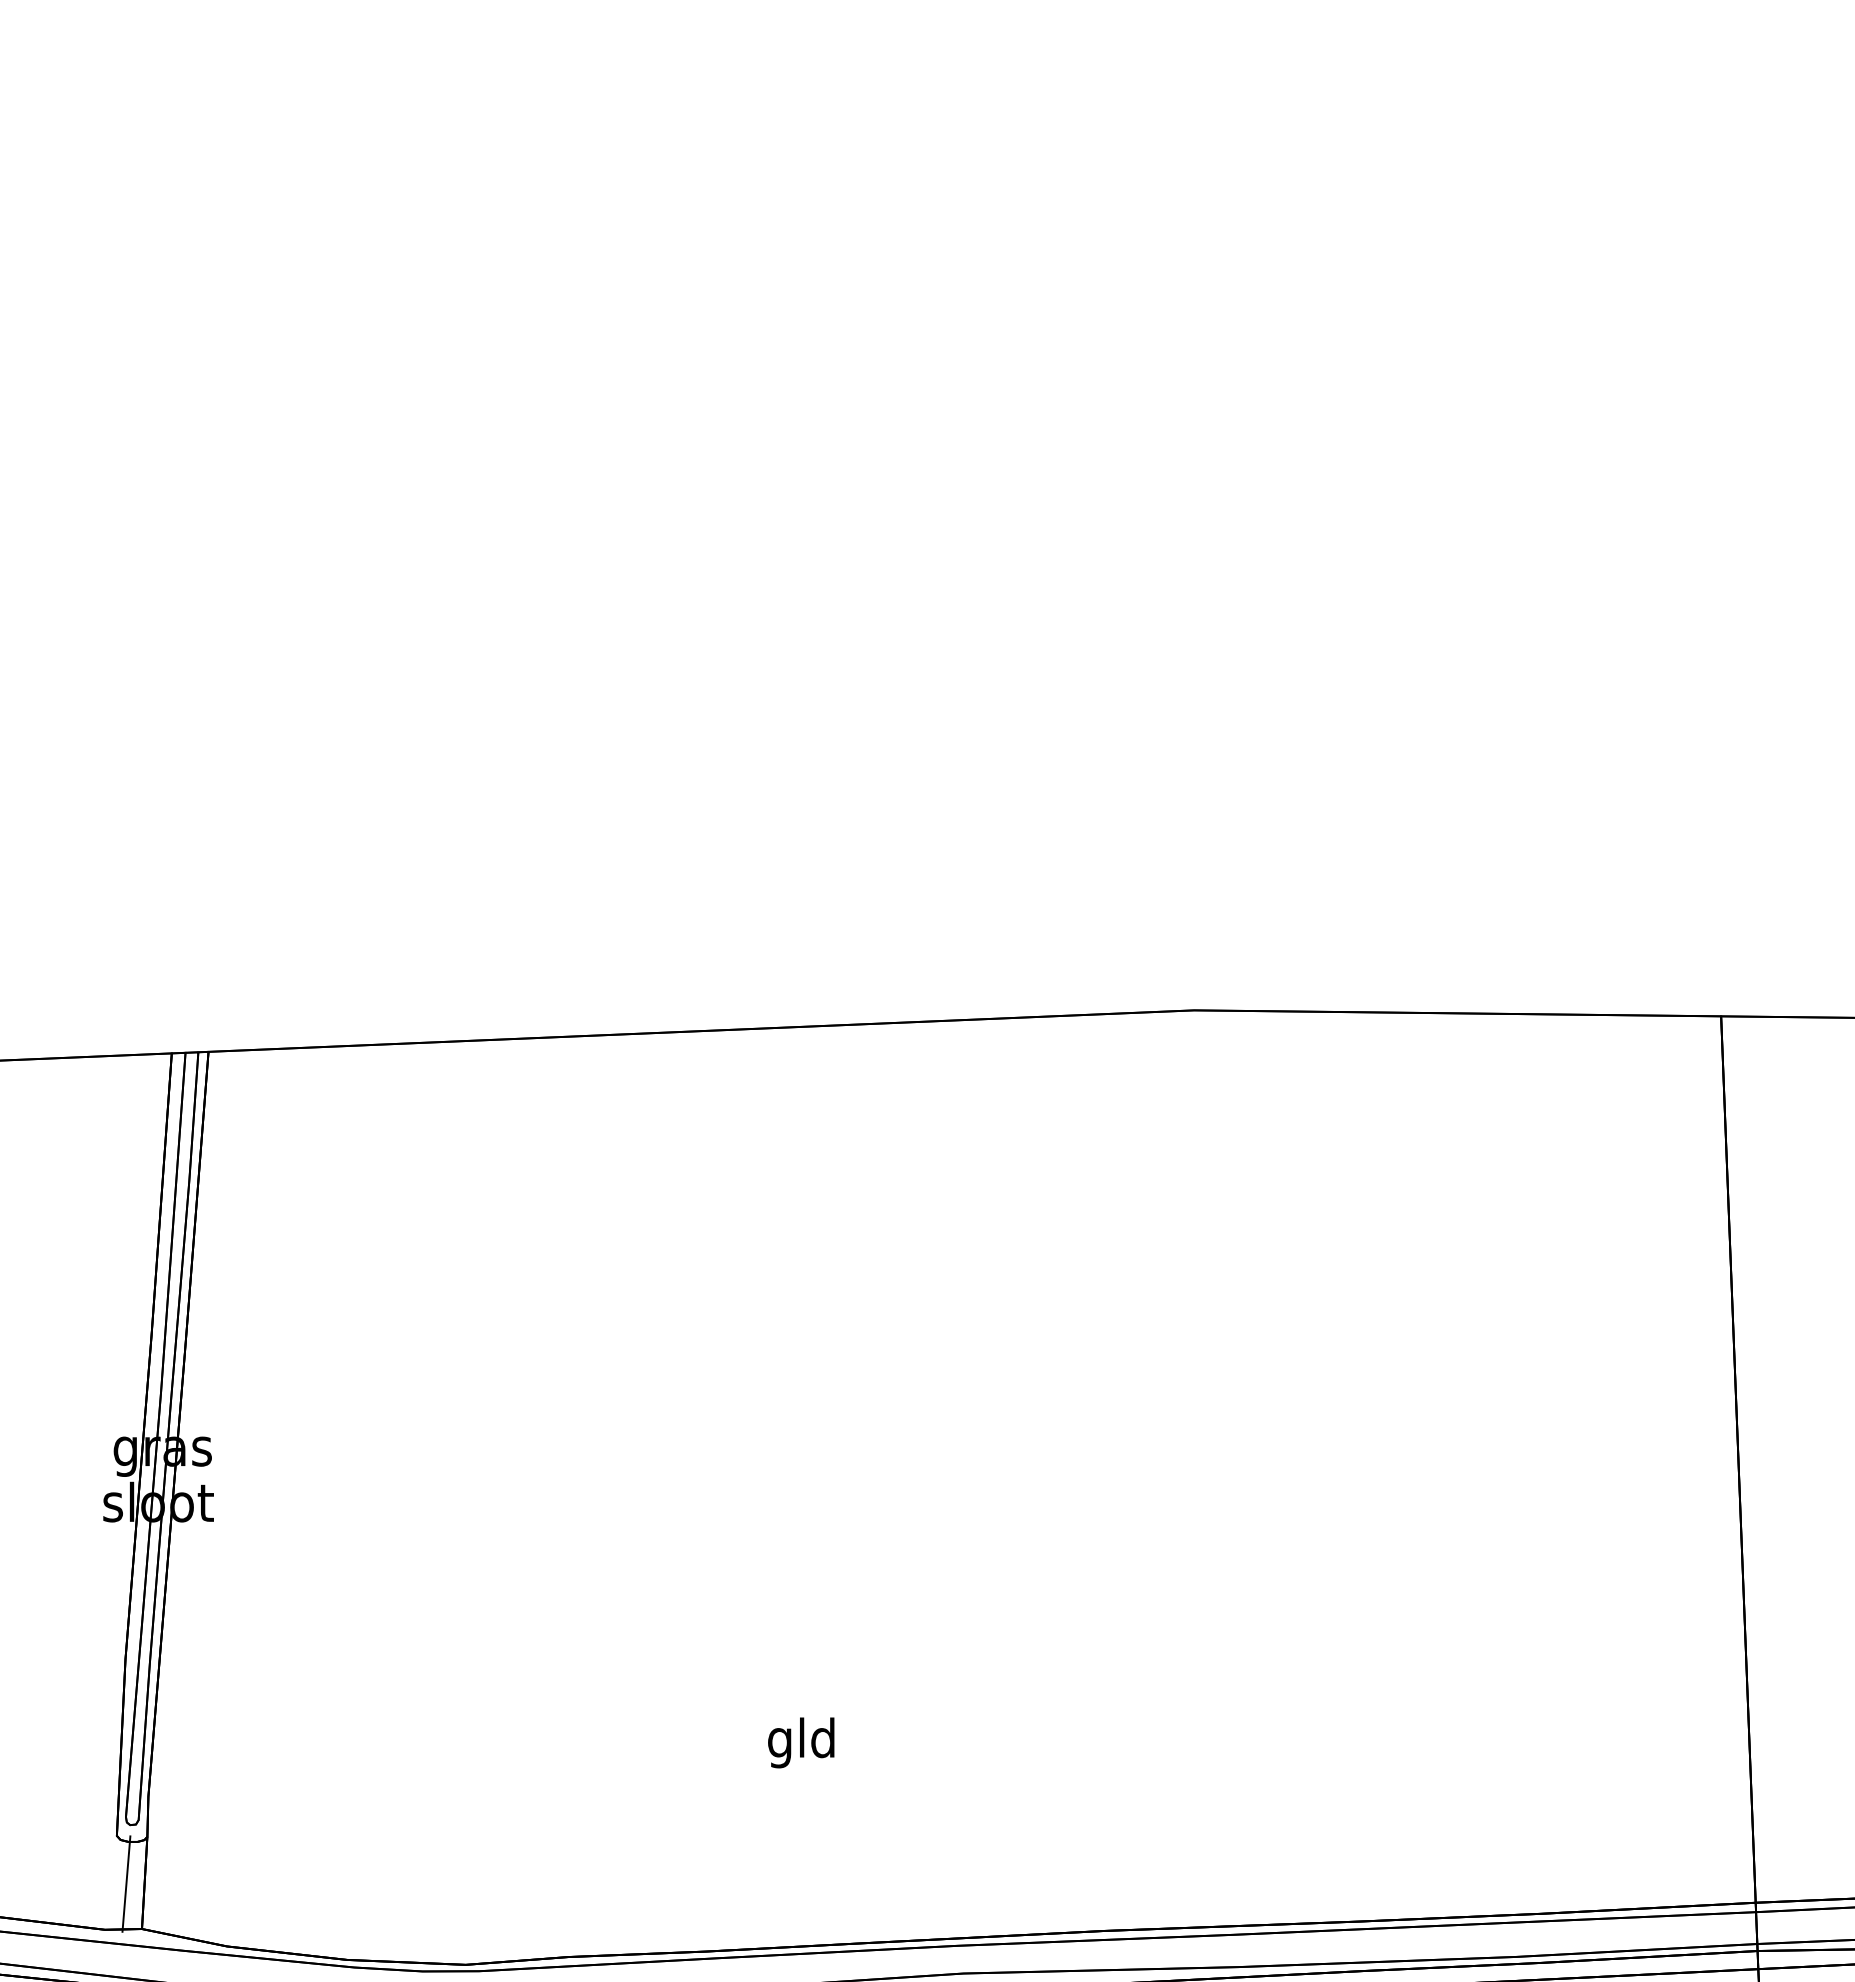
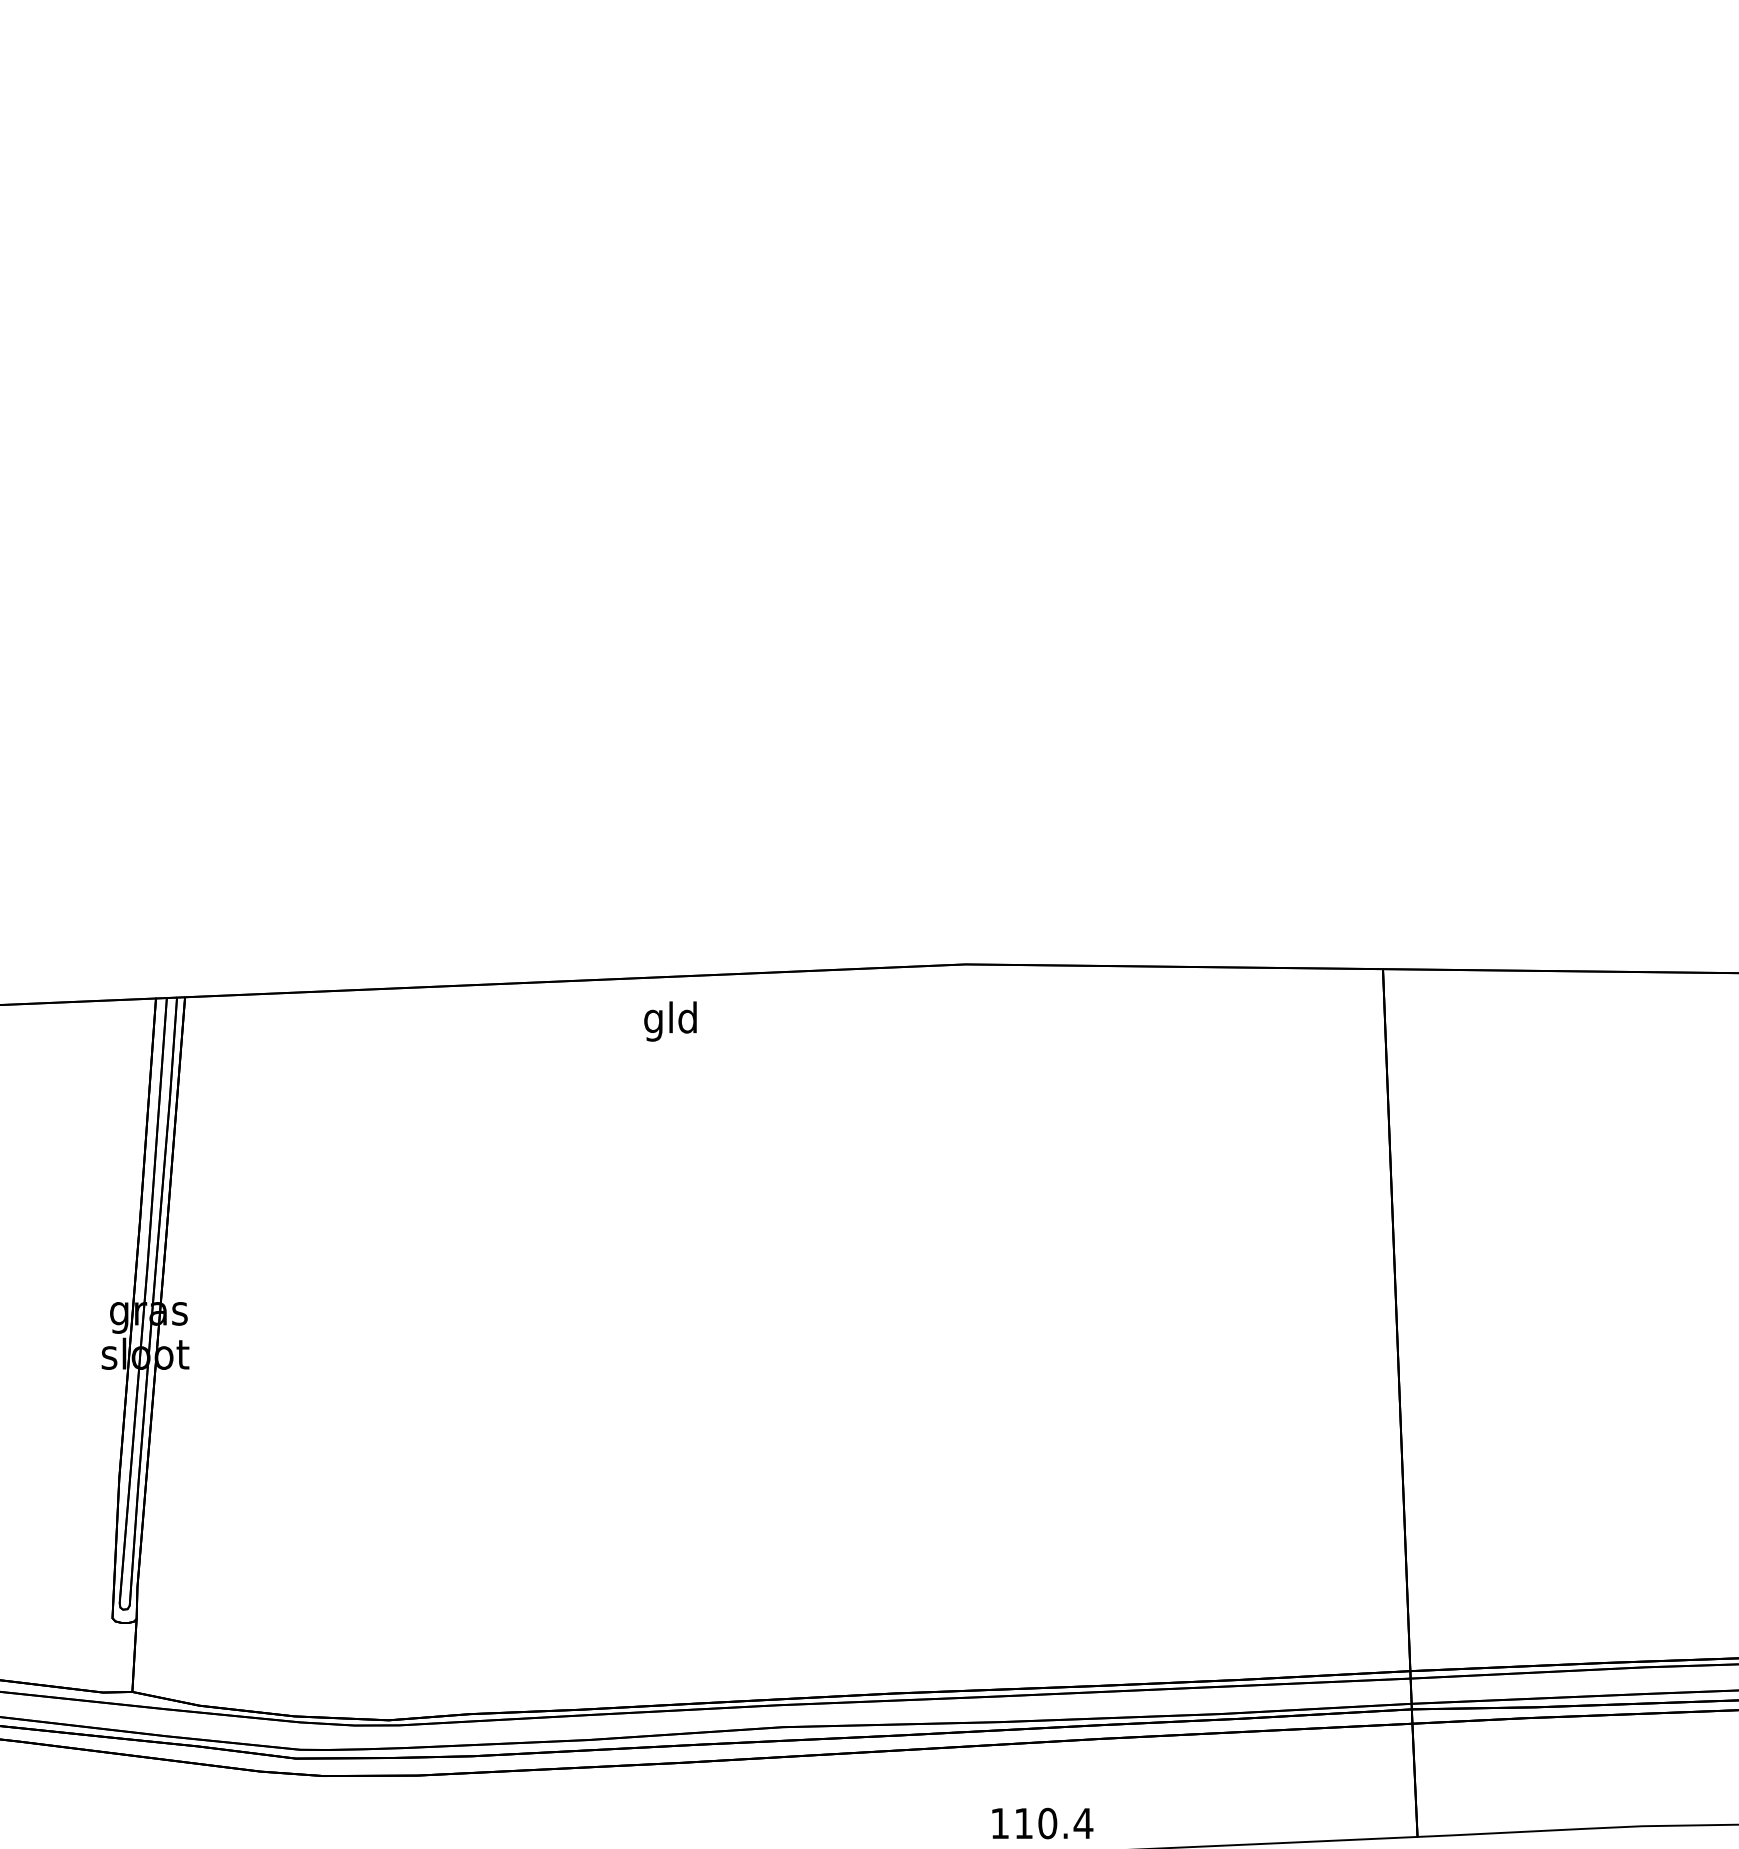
text: (801, 1742) -> (670, 1021), moved
line: (125, 1884) -> (119, 1656), removed

